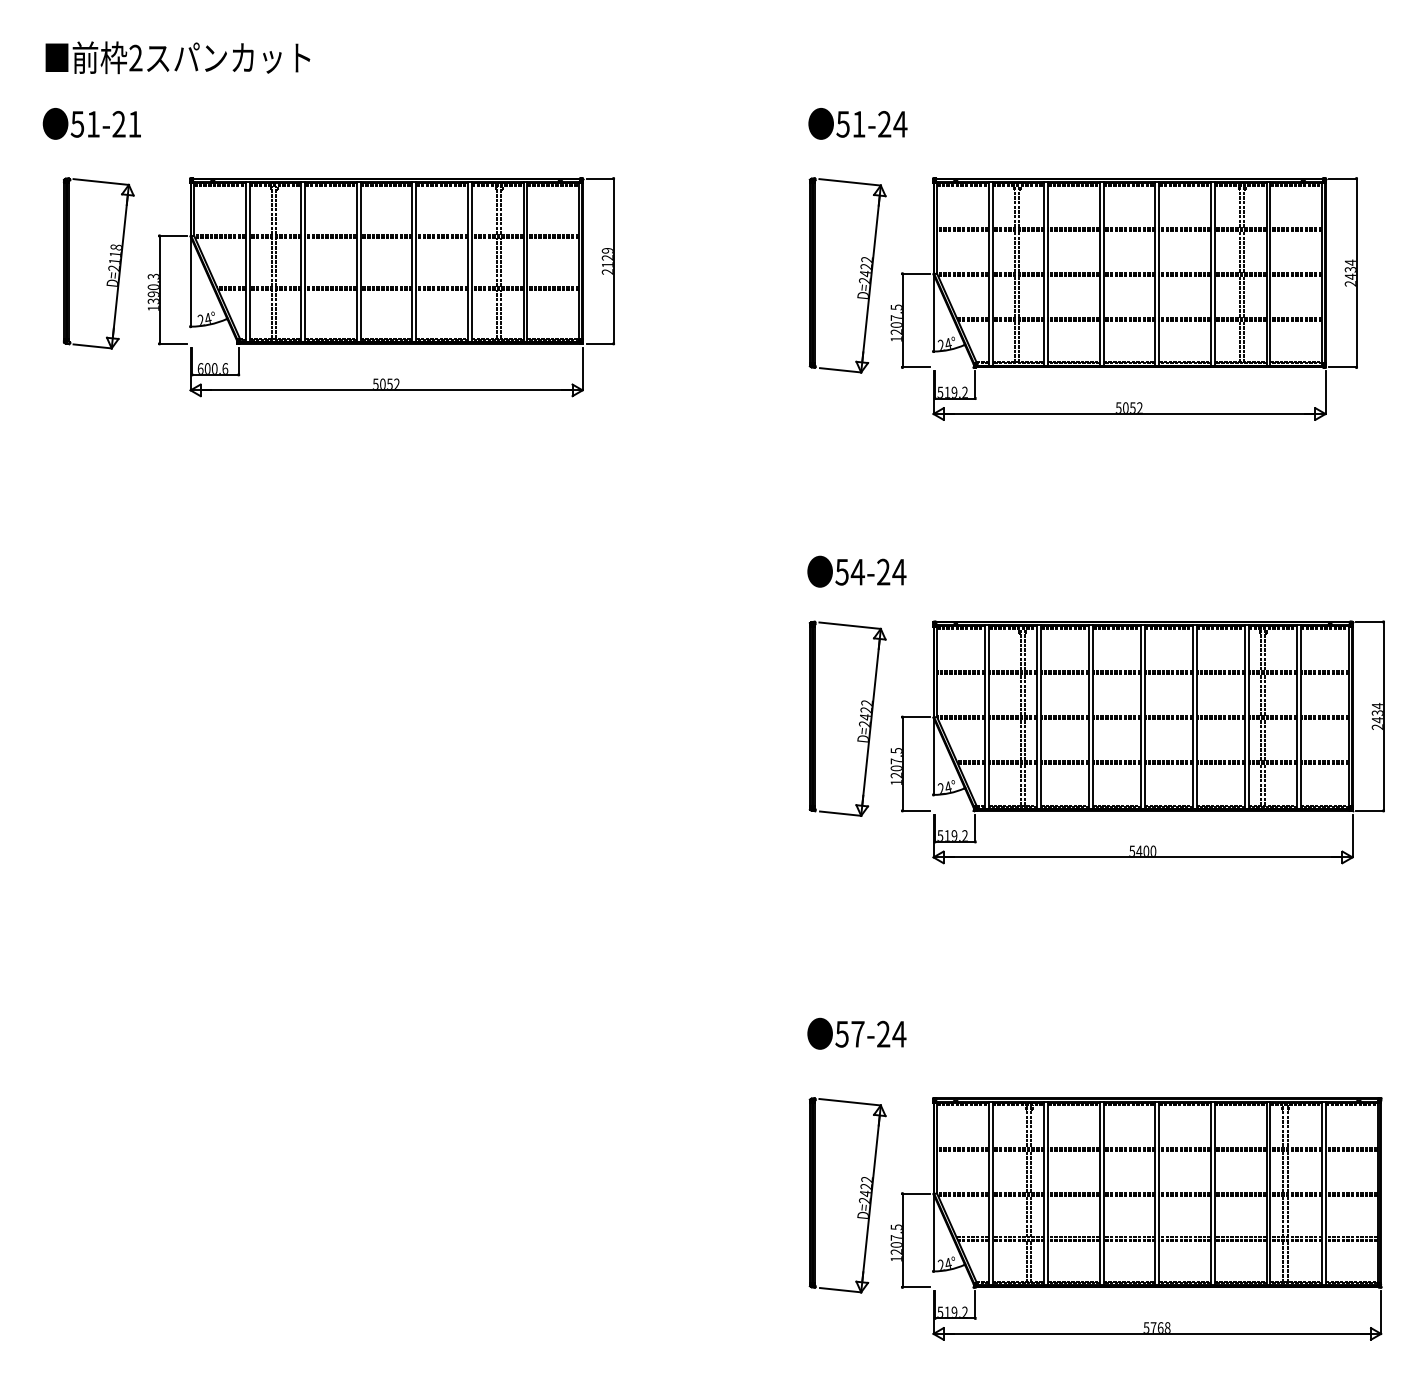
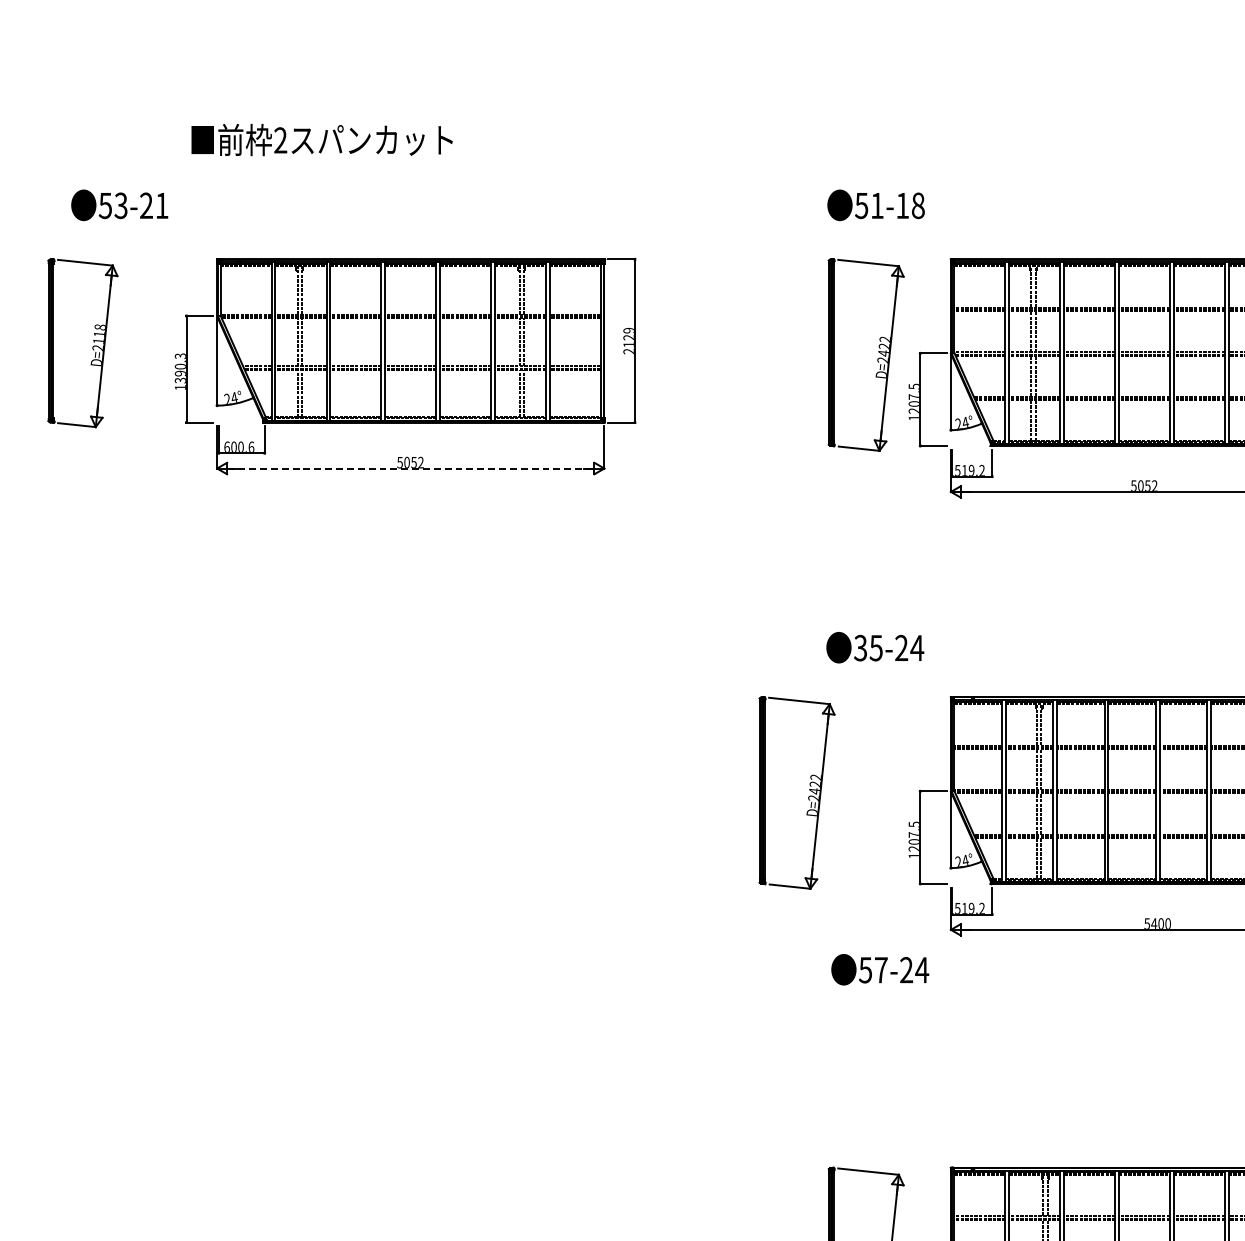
text: (177, 57) -> (321, 139), moved
text: (892, 123) -> (910, 204), 51-24 -> 51-18
text: (92, 124) -> (120, 205), 51-21 -> 53-21
part: (98, 263) -> (82, 343), moved
line: (386, 390) -> (410, 468), solid -> dashed
text: (850, 571) -> (868, 647), 54-24 -> 35-24
part: (859, 722) -> (808, 796), moved
text: (856, 1033) -> (879, 969), moved

